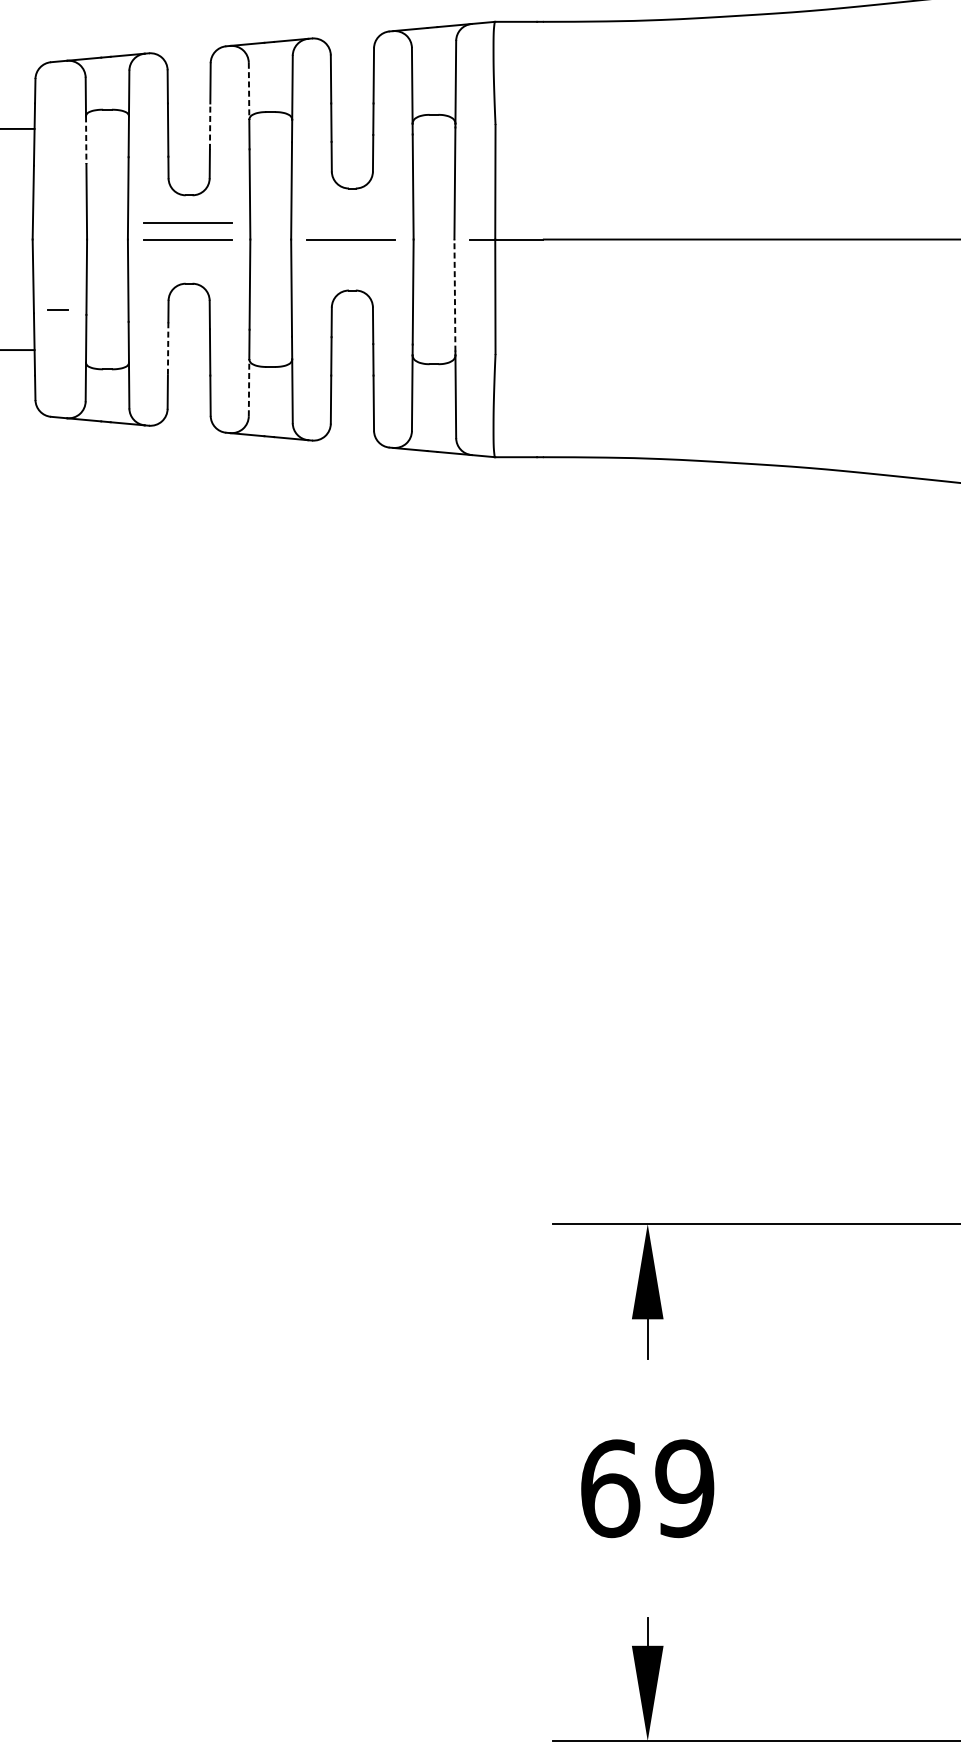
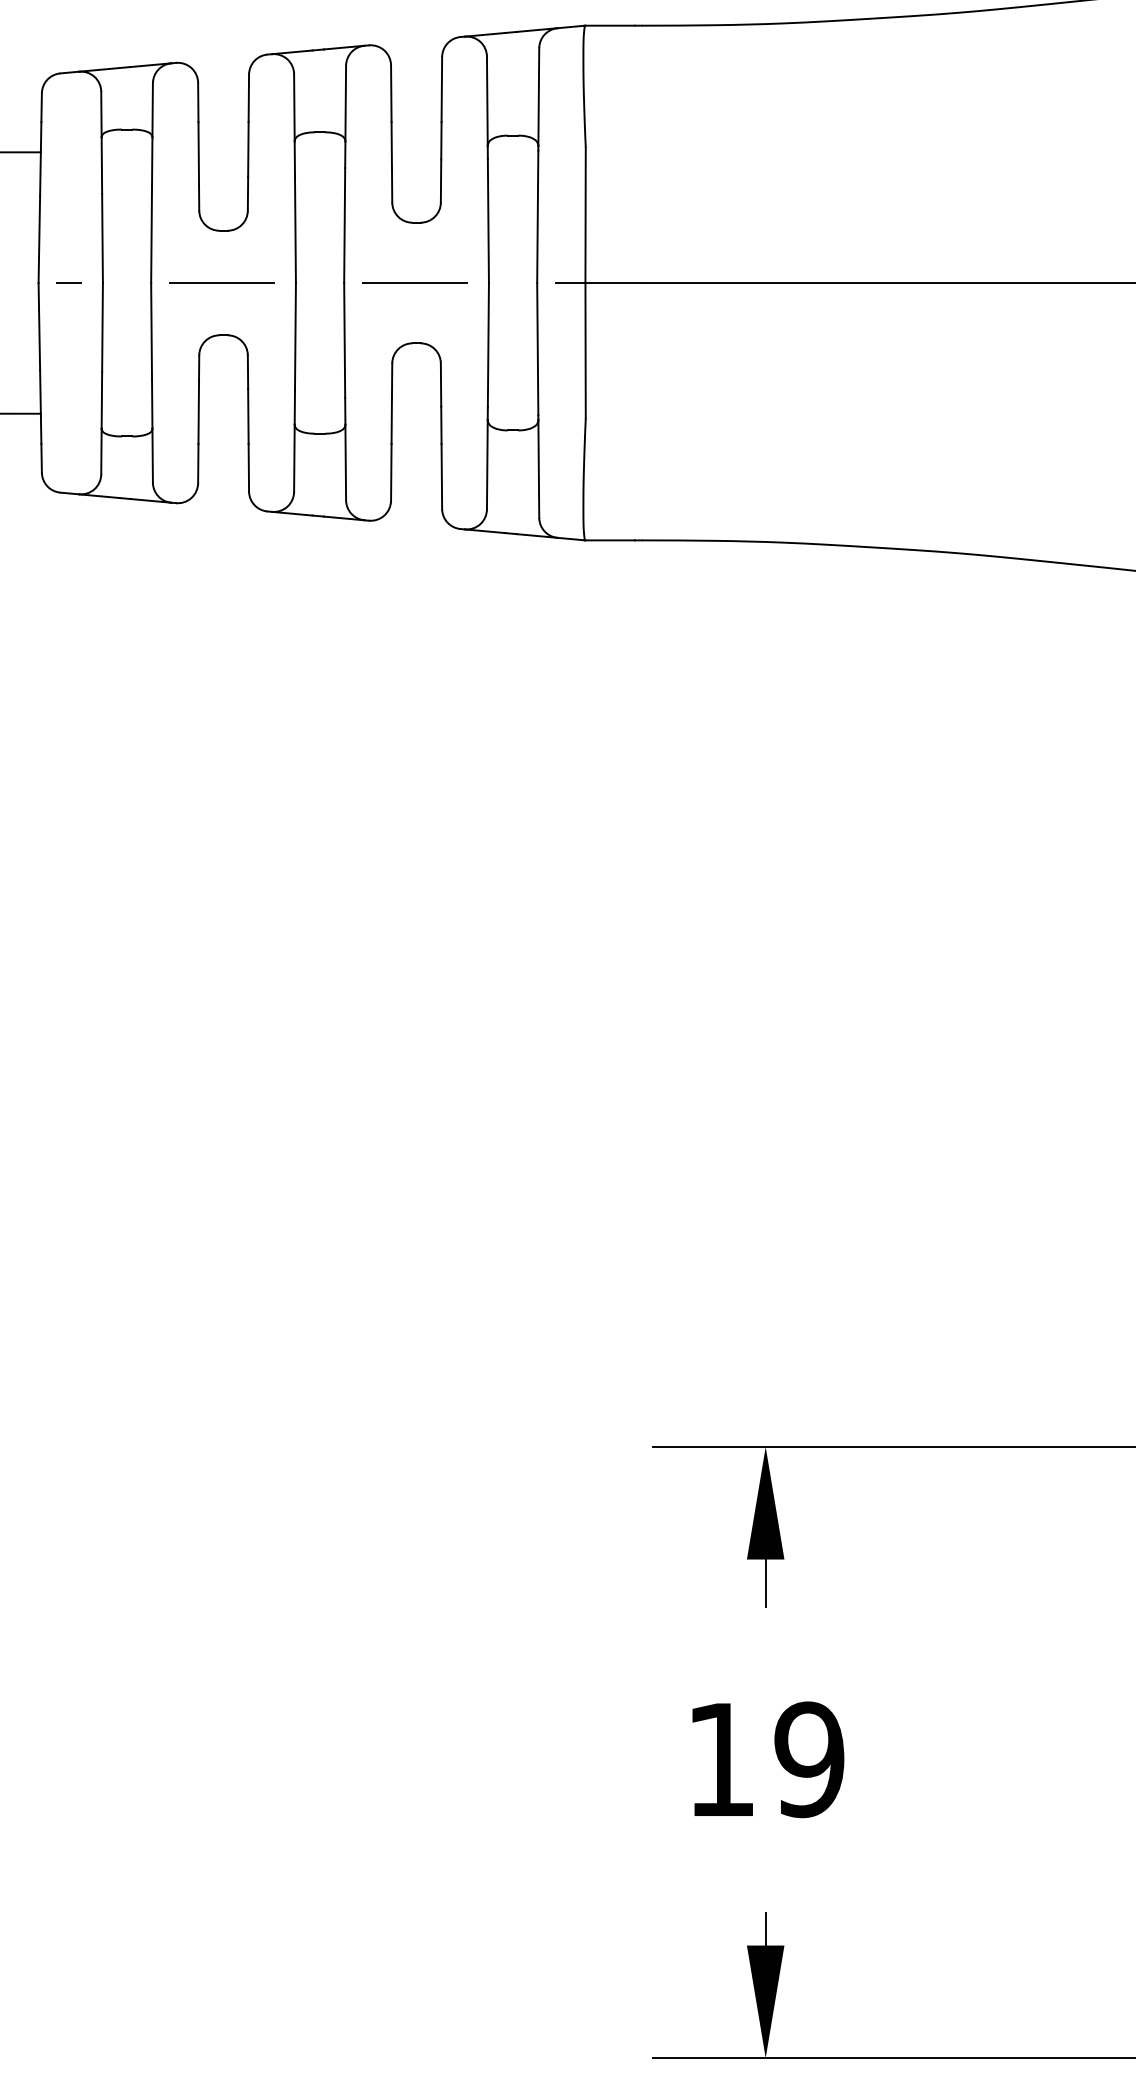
line: (249, 91) -> (294, 107), dashed -> solid
line: (210, 126) -> (248, 149), dashed -> solid
line: (85, 140) -> (101, 166), dashed -> solid
line: (187, 223) -> (221, 263), removed
line: (454, 294) -> (537, 348), dashed -> solid
line: (57, 309) -> (68, 282), moved
line: (167, 349) -> (198, 412), dashed -> solid
line: (249, 387) -> (294, 458), dashed -> solid
text: (610, 1488) -> (721, 1759), 69 -> 19

